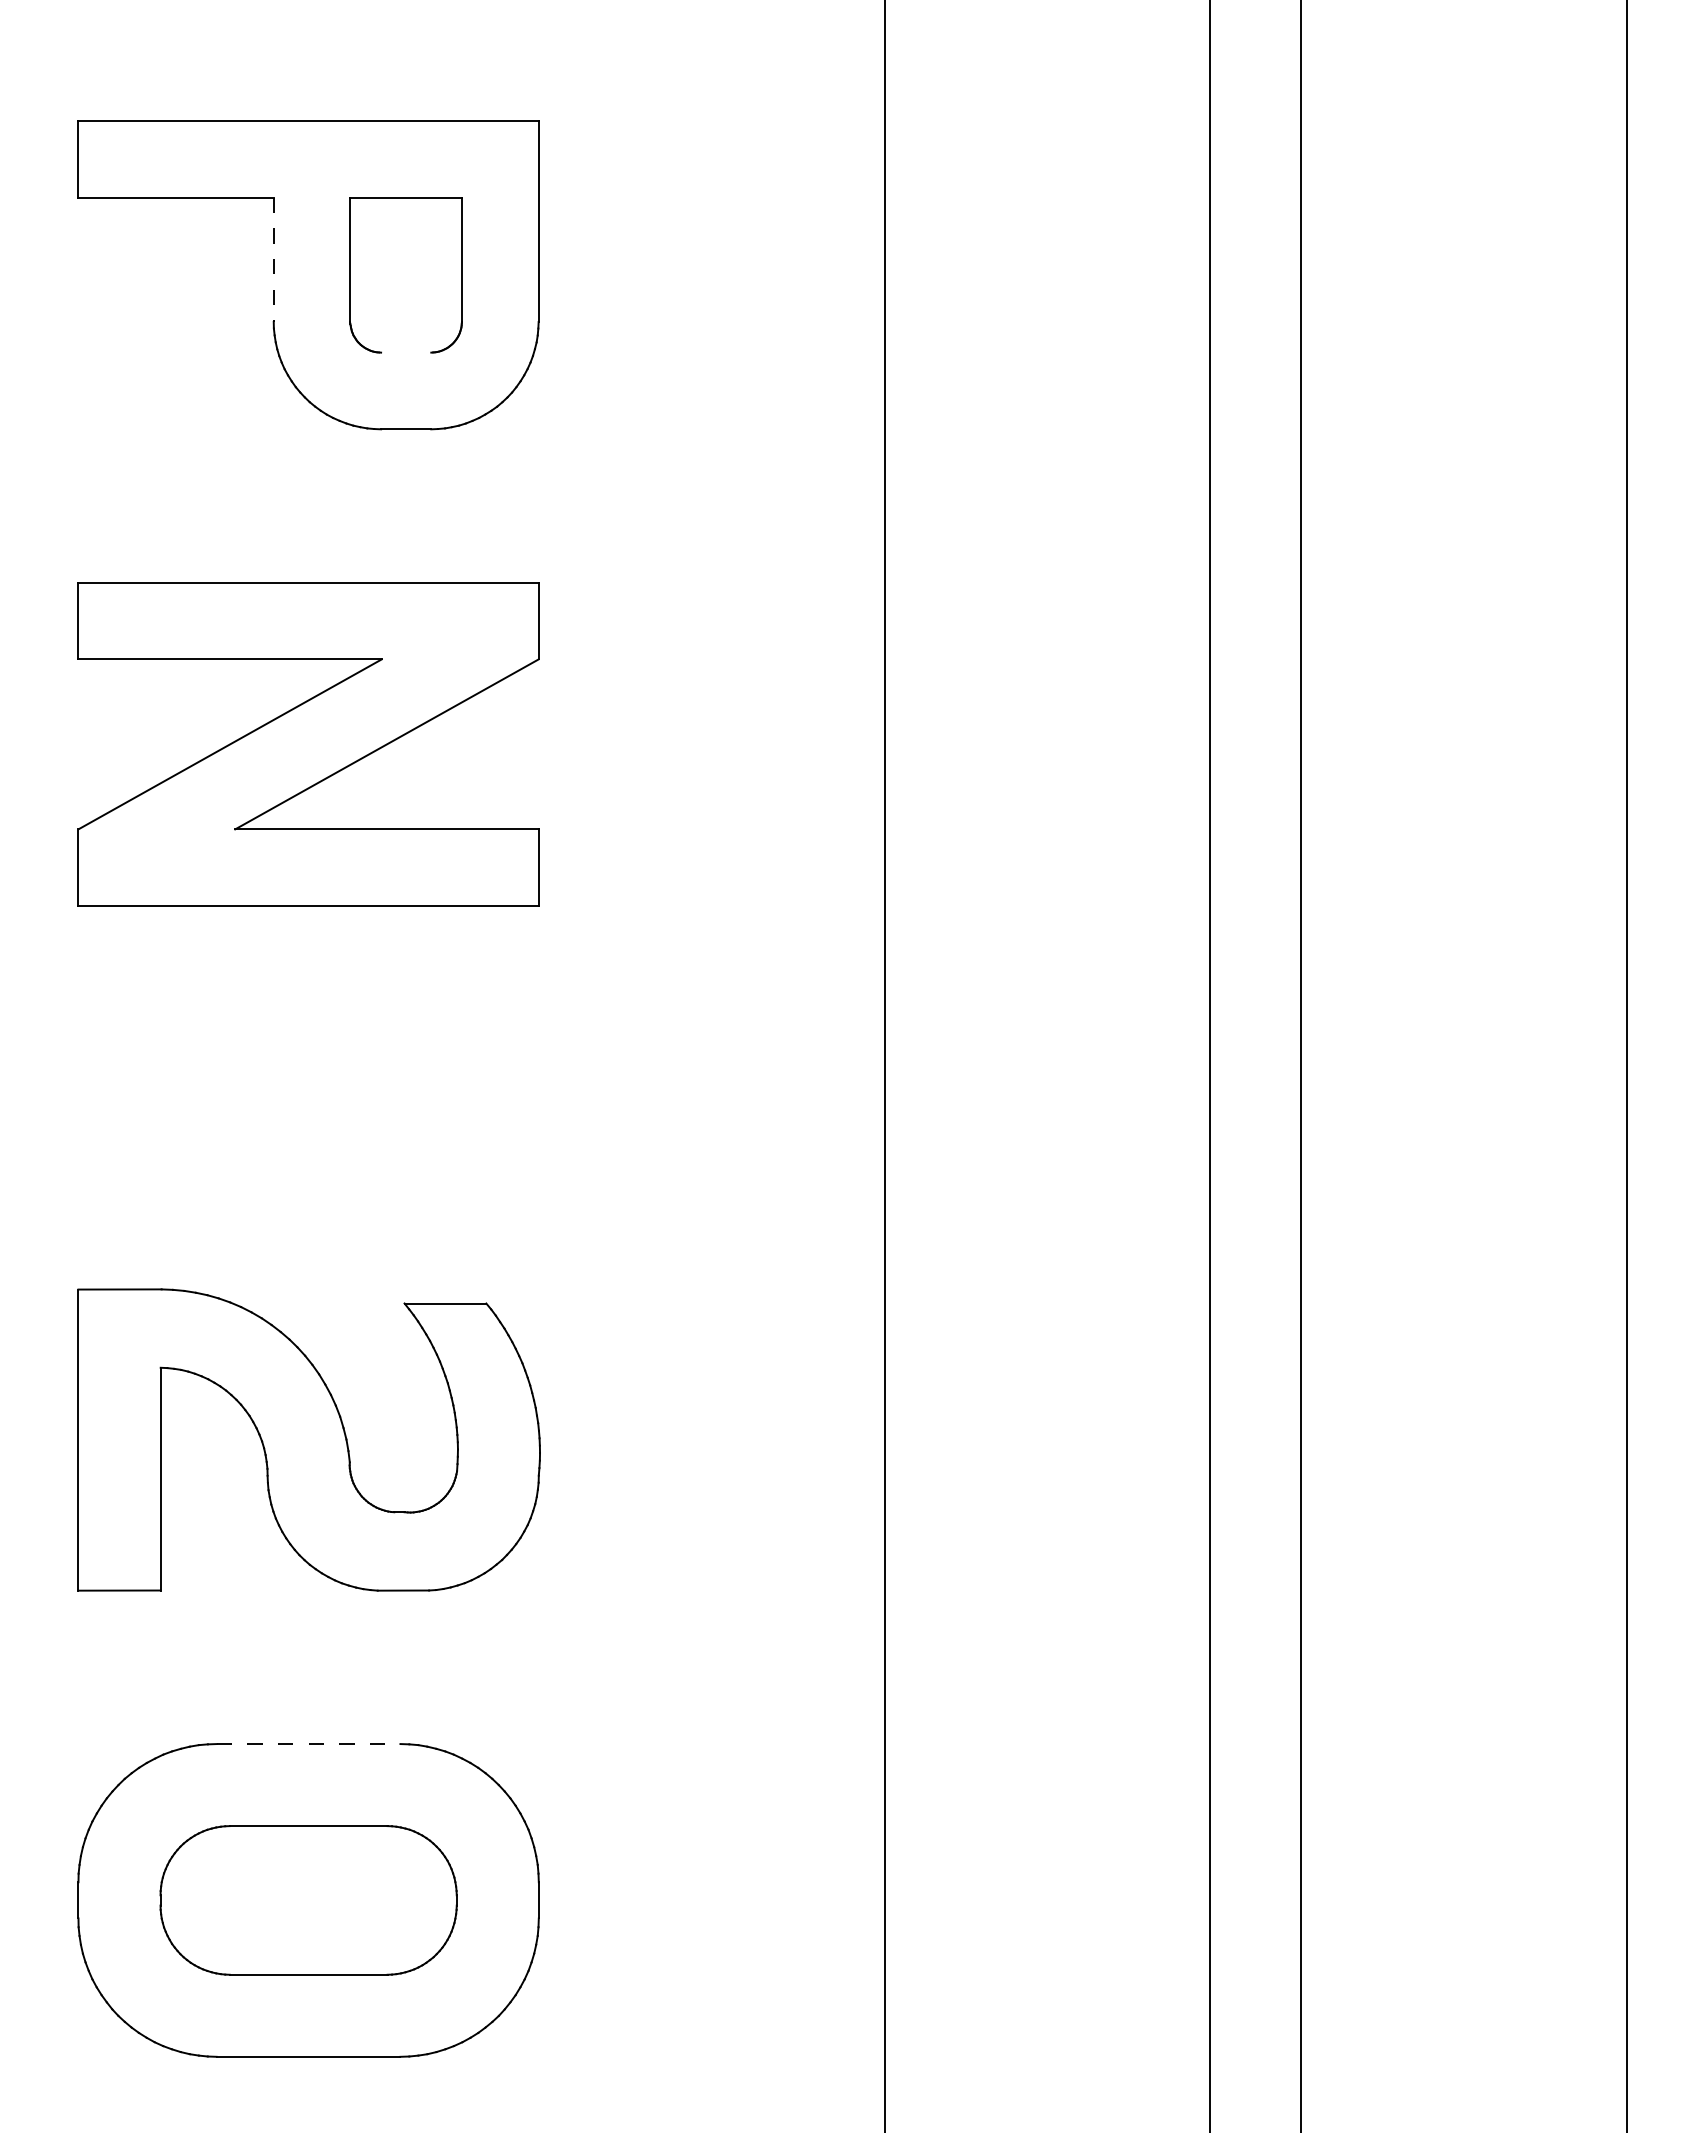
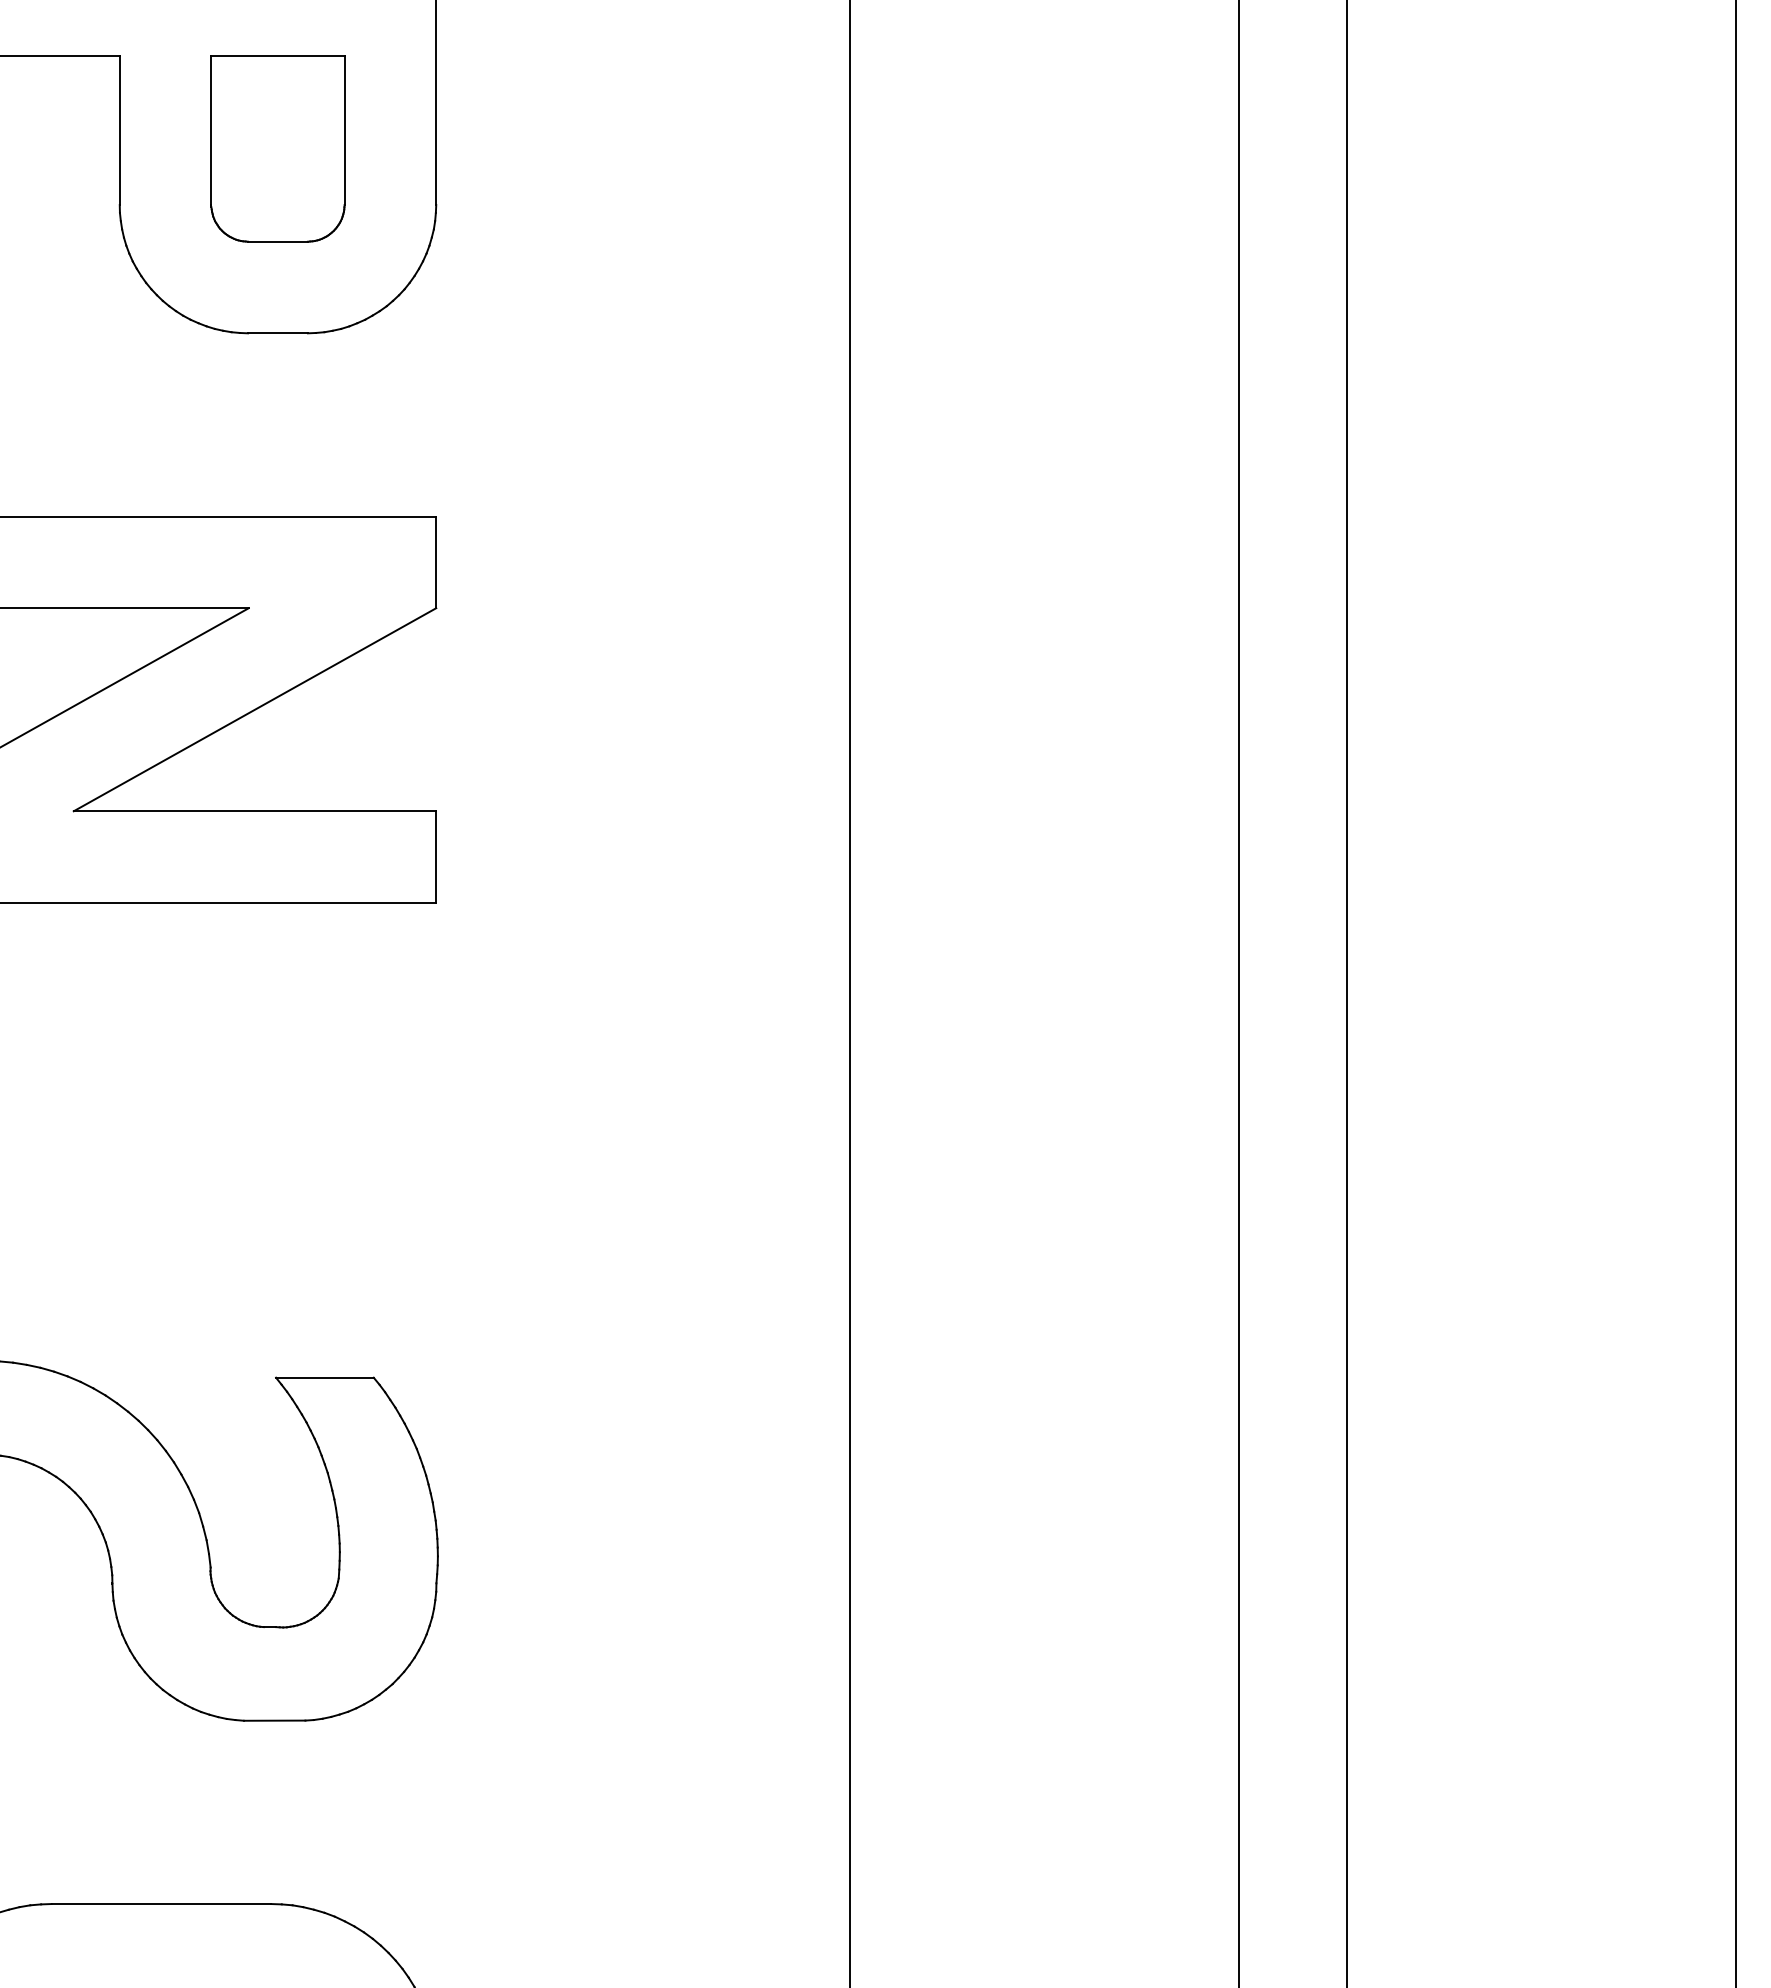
line: (273, 260) -> (119, 131), dashed -> solid
line: (406, 352) -> (278, 241), added
line: (308, 1744) -> (161, 1904), dashed -> solid

